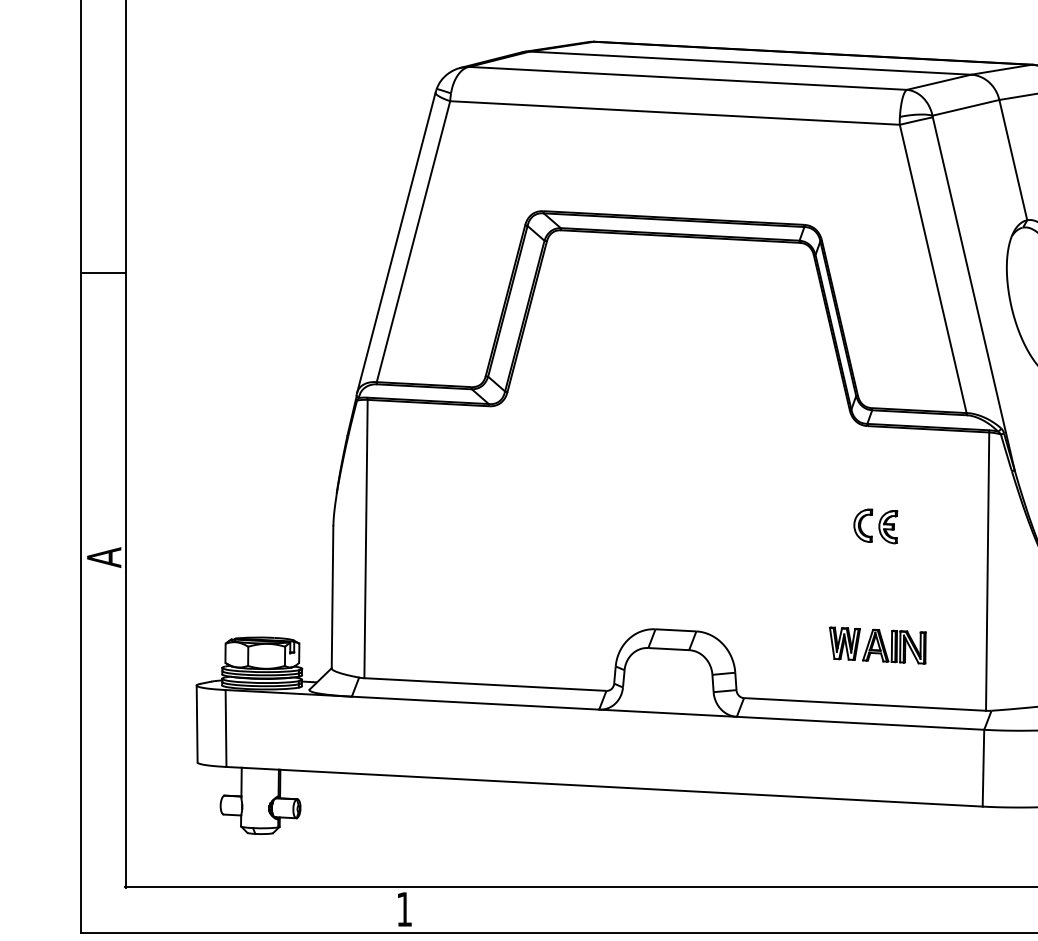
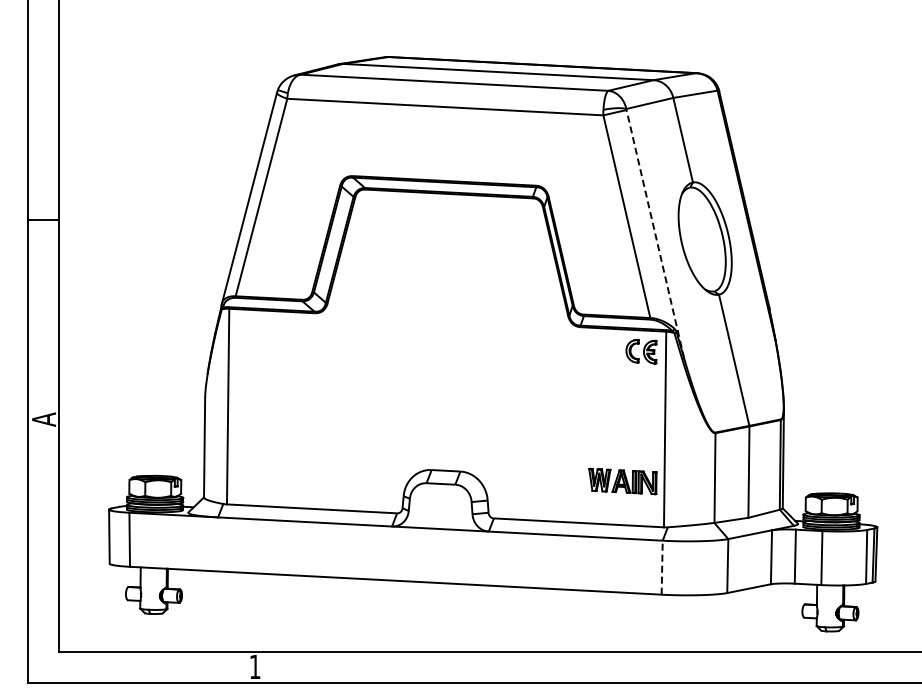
line: (973, 292) -> (655, 233), solid -> dashed
part: (875, 526) -> (641, 351), moved
part: (877, 645) -> (622, 481), moved
line: (983, 767) -> (662, 567), solid -> dashed

